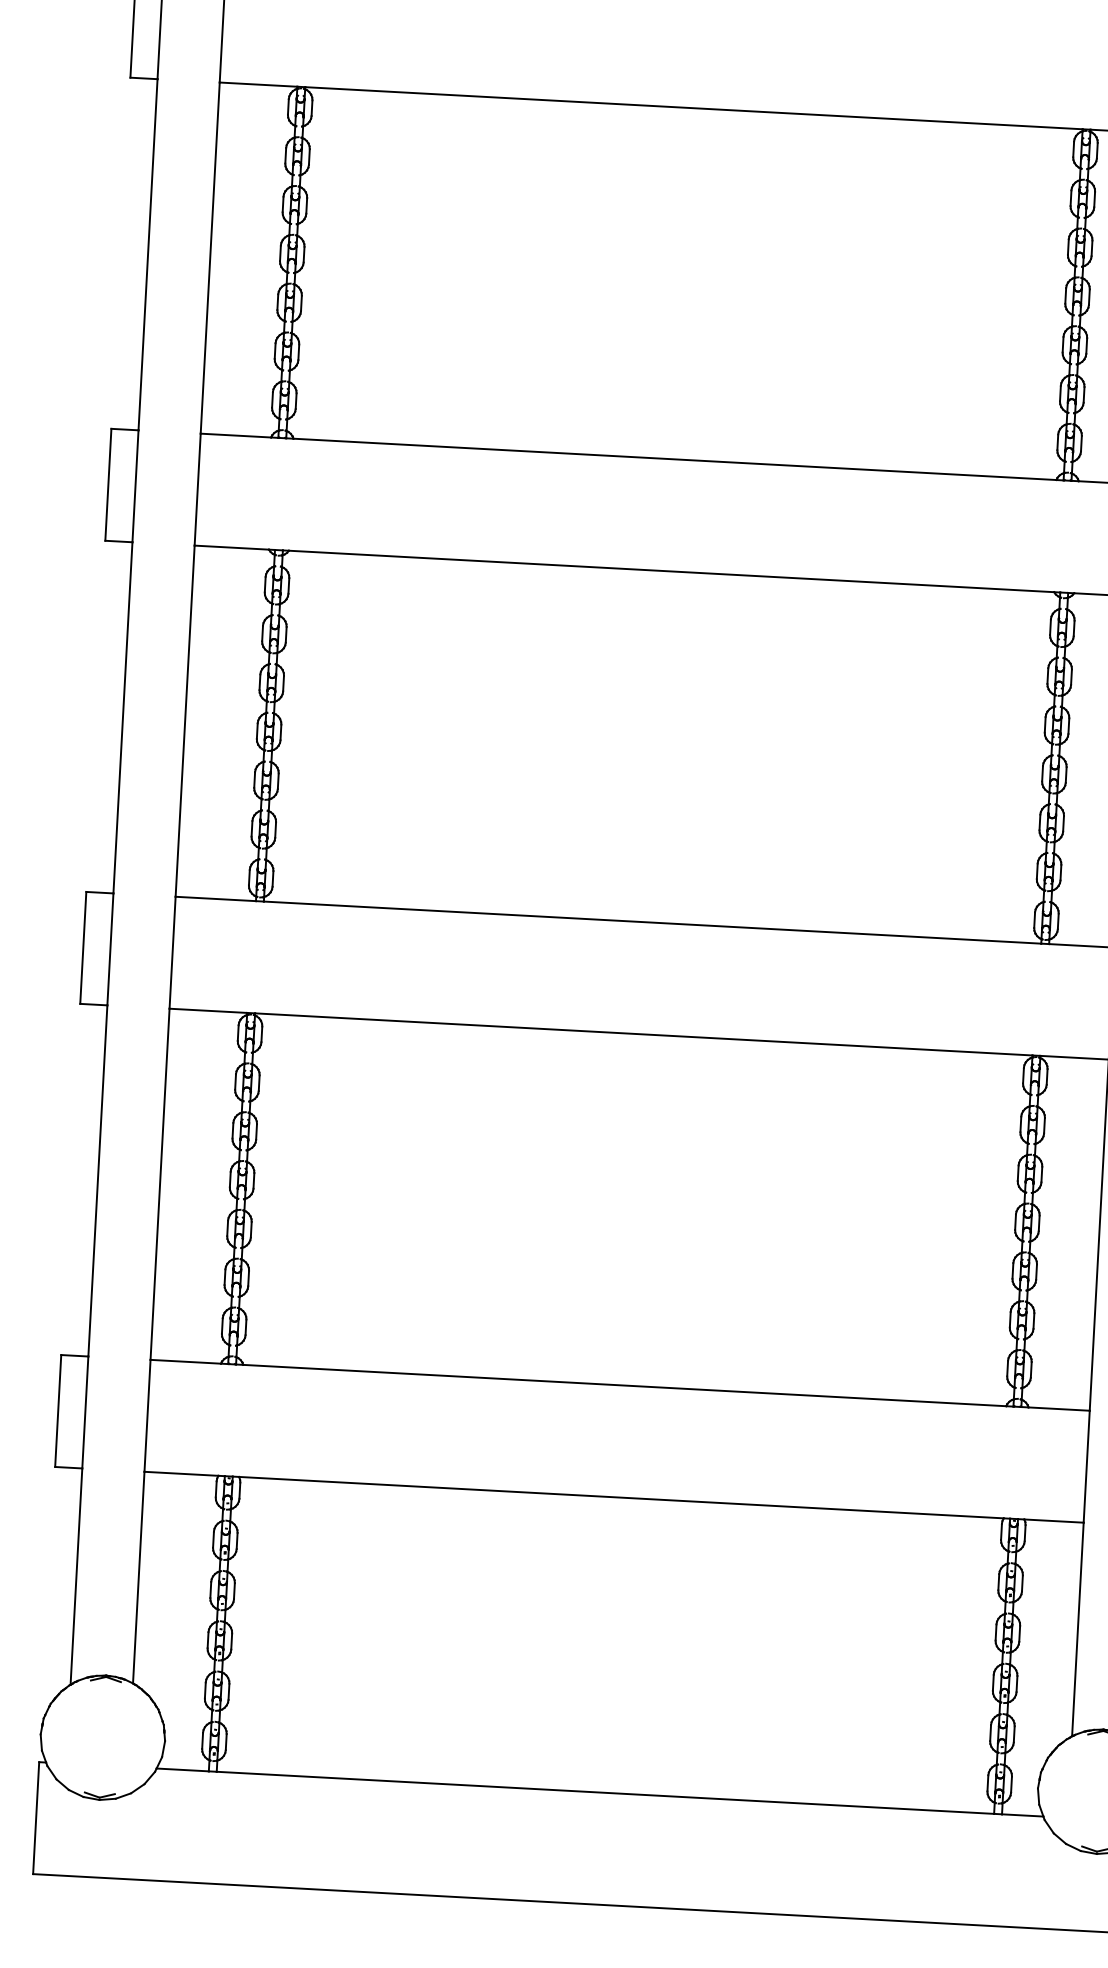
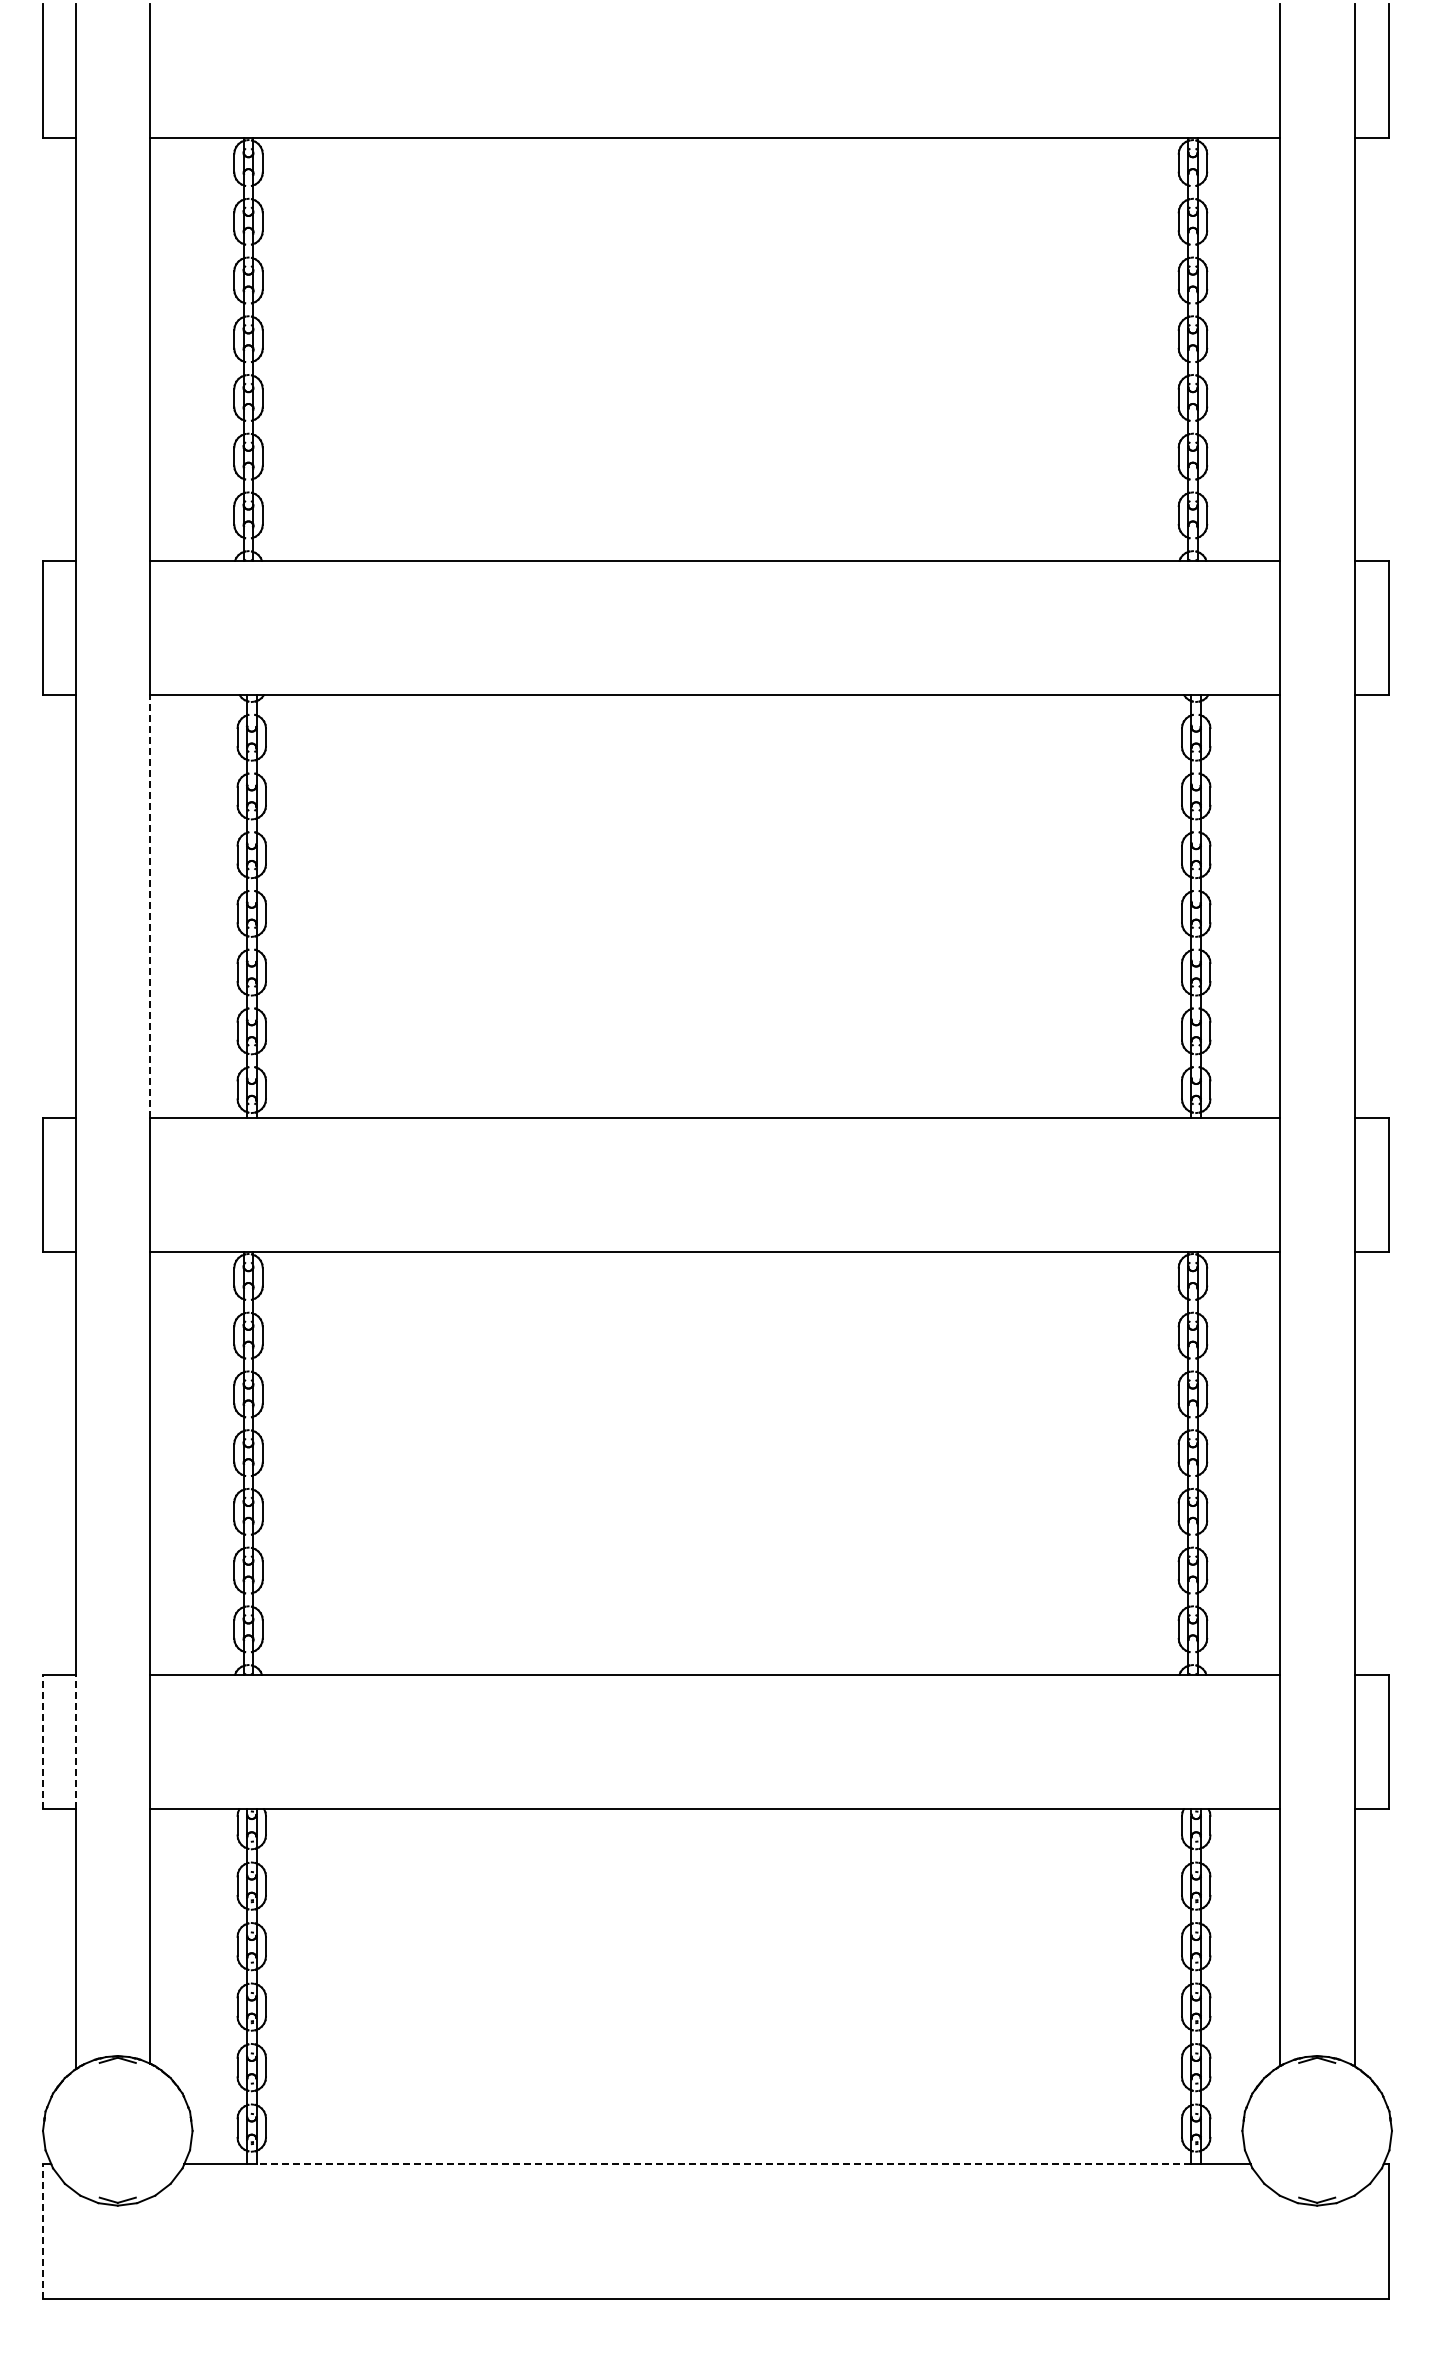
line: (185, 721) -> (150, 906), solid -> dashed
line: (58, 1410) -> (43, 1741), solid -> dashed
line: (85, 1412) -> (75, 1741), solid -> dashed
line: (605, 1793) -> (723, 2164), solid -> dashed
line: (36, 1818) -> (43, 2231), solid -> dashed

